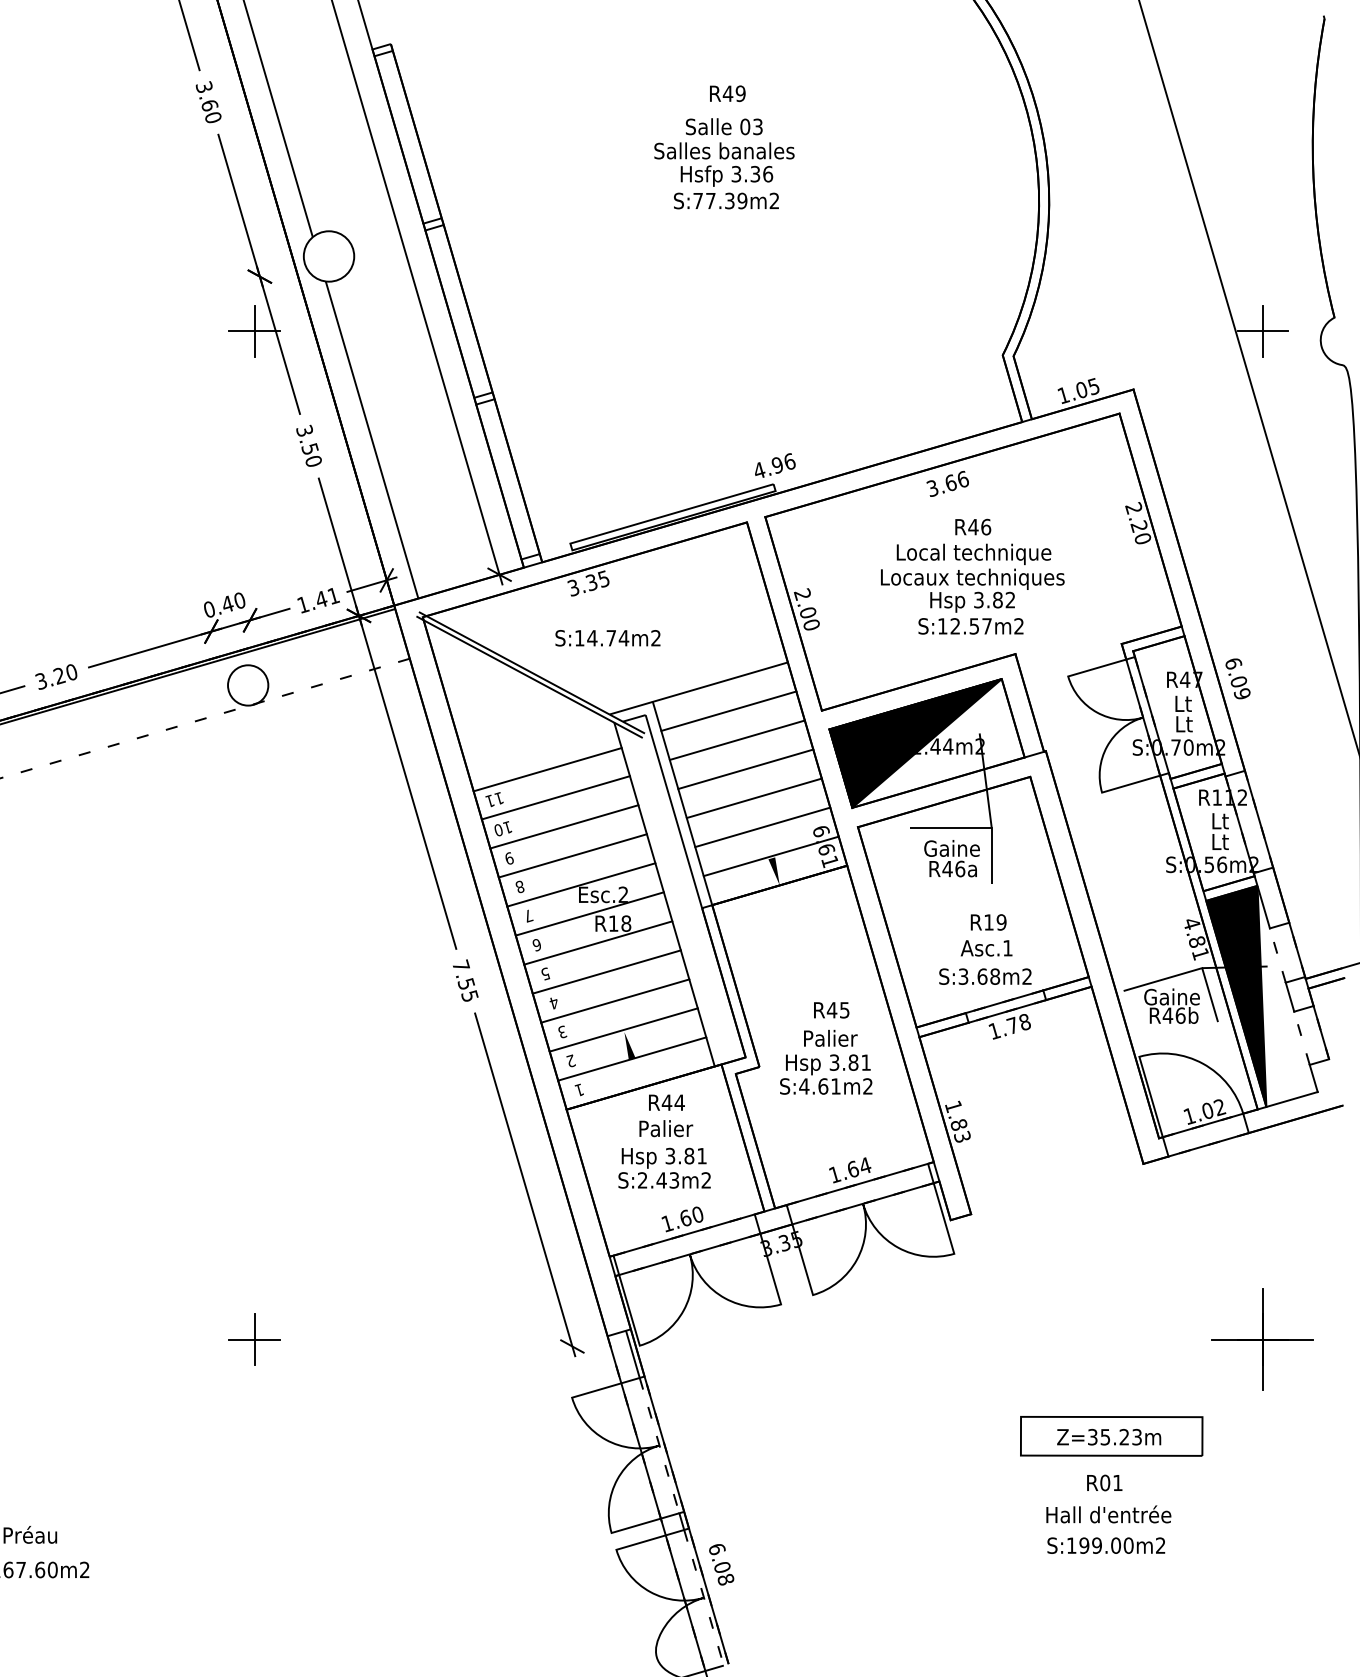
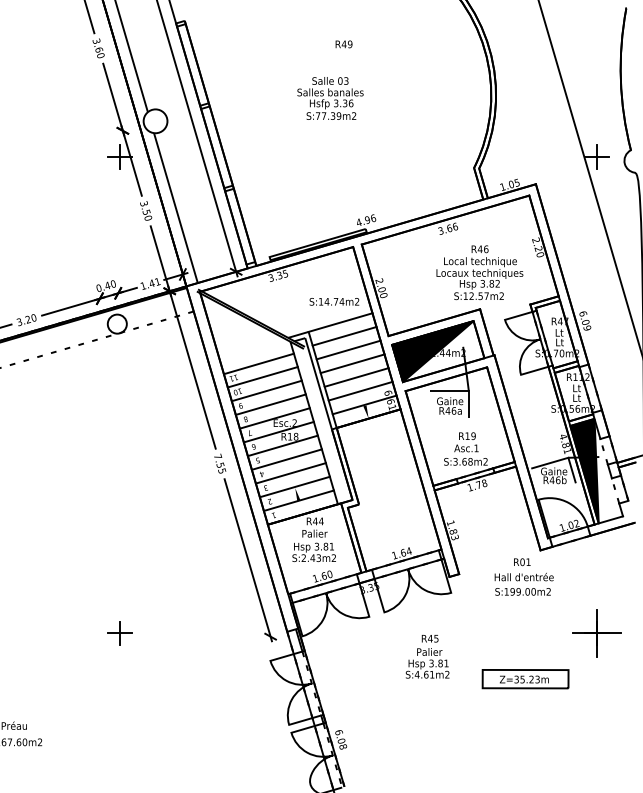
text: (724, 163) -> (330, 98), moved
text: (971, 576) -> (479, 272), moved
text: (608, 637) -> (334, 301), moved
text: (825, 1047) -> (427, 656), moved
text: (1107, 1513) -> (523, 576), moved

